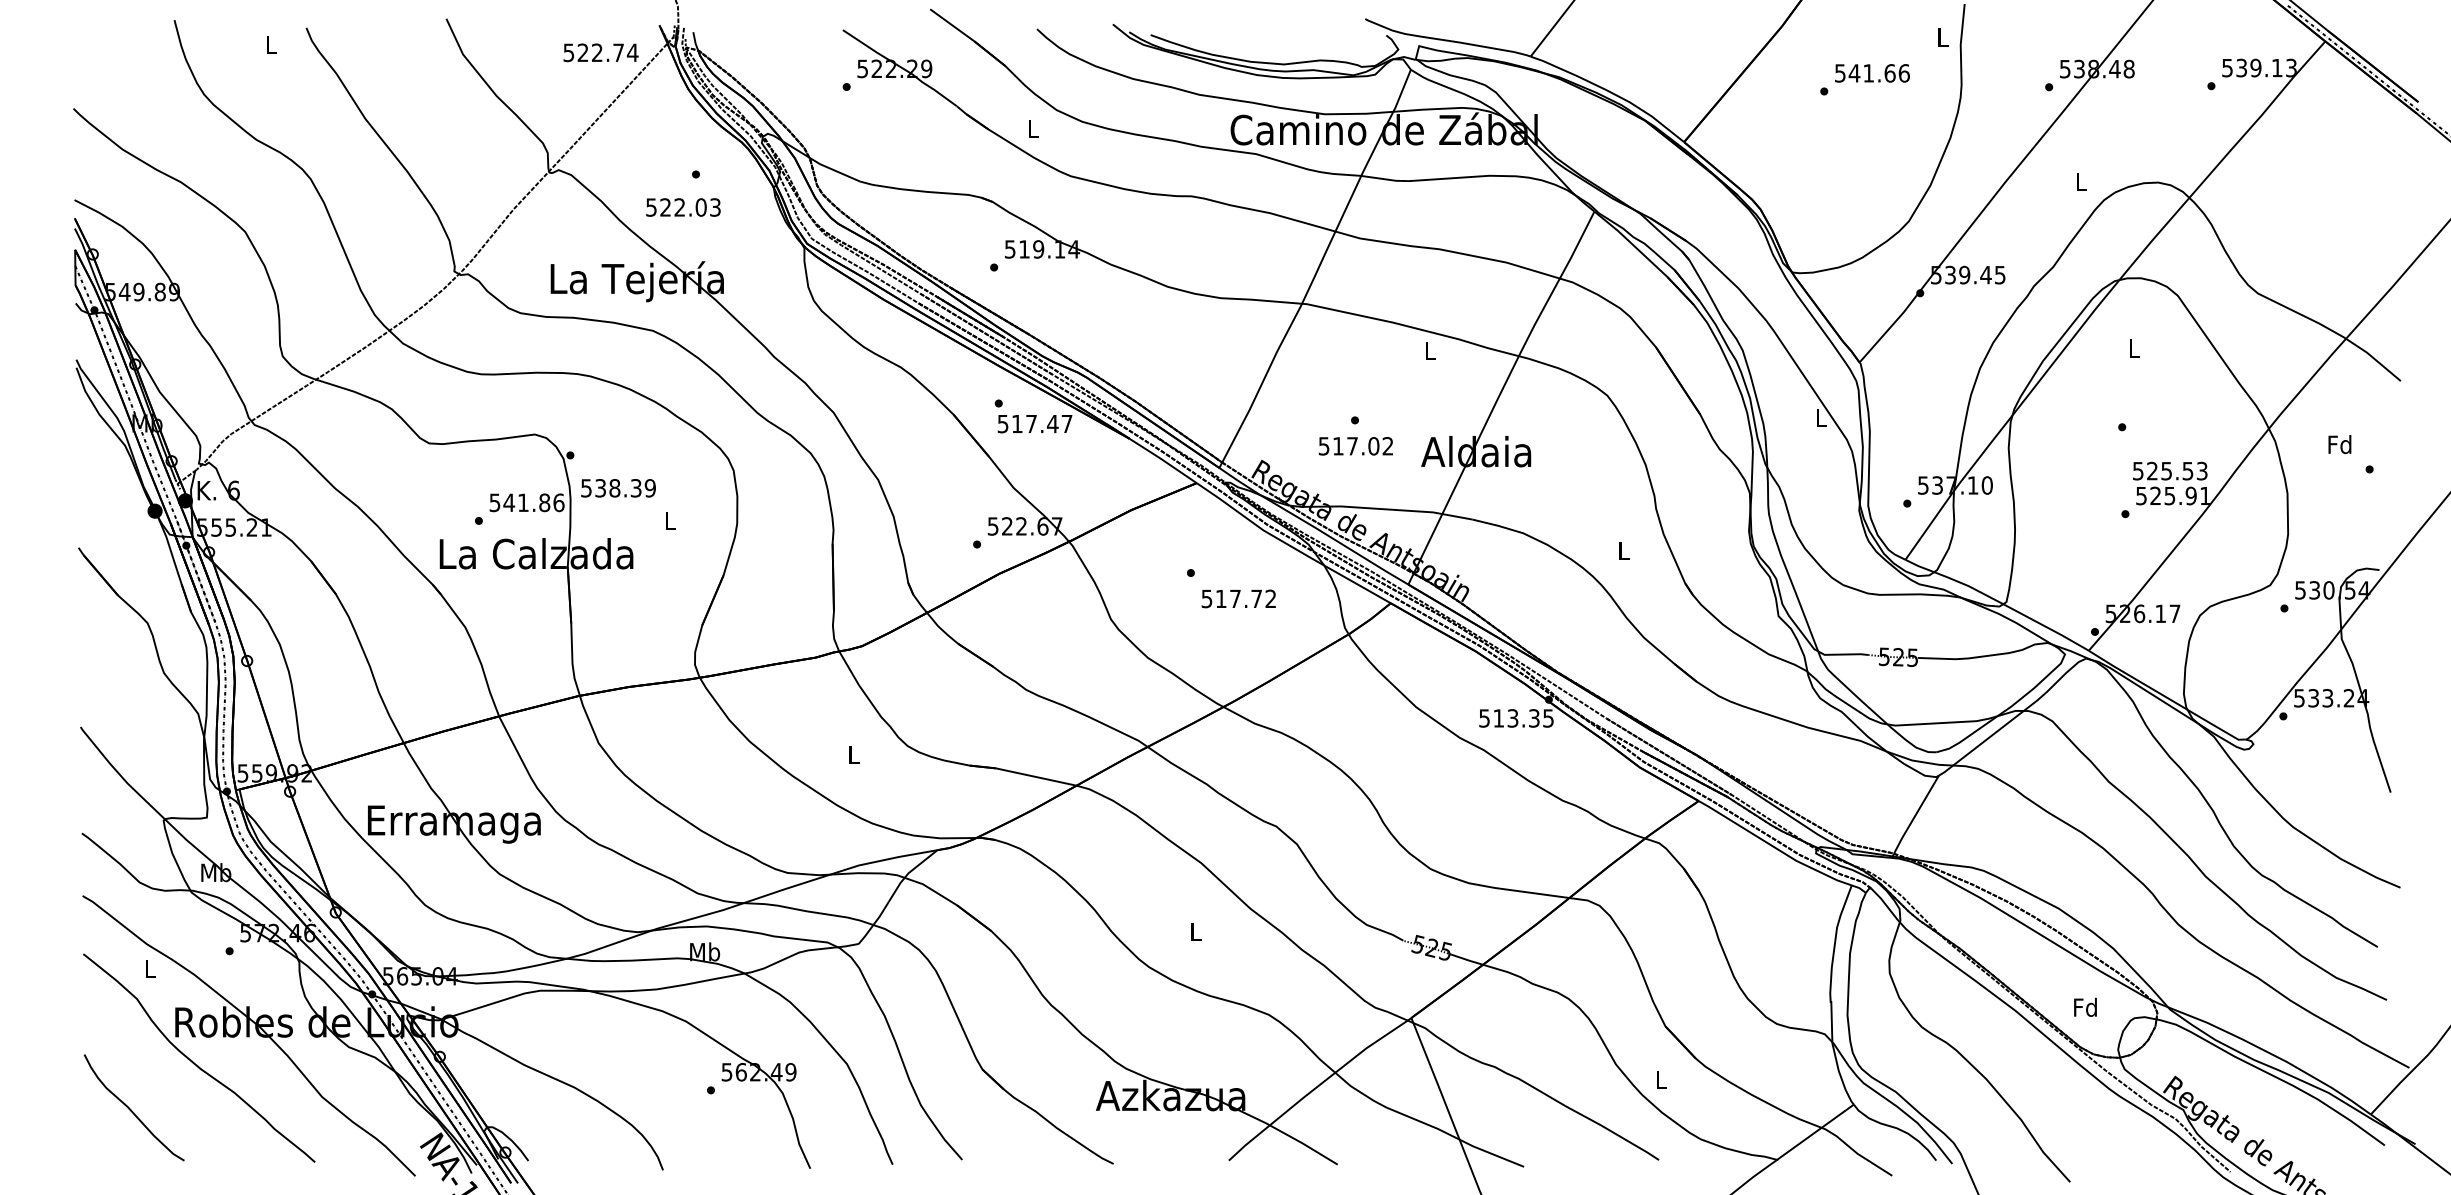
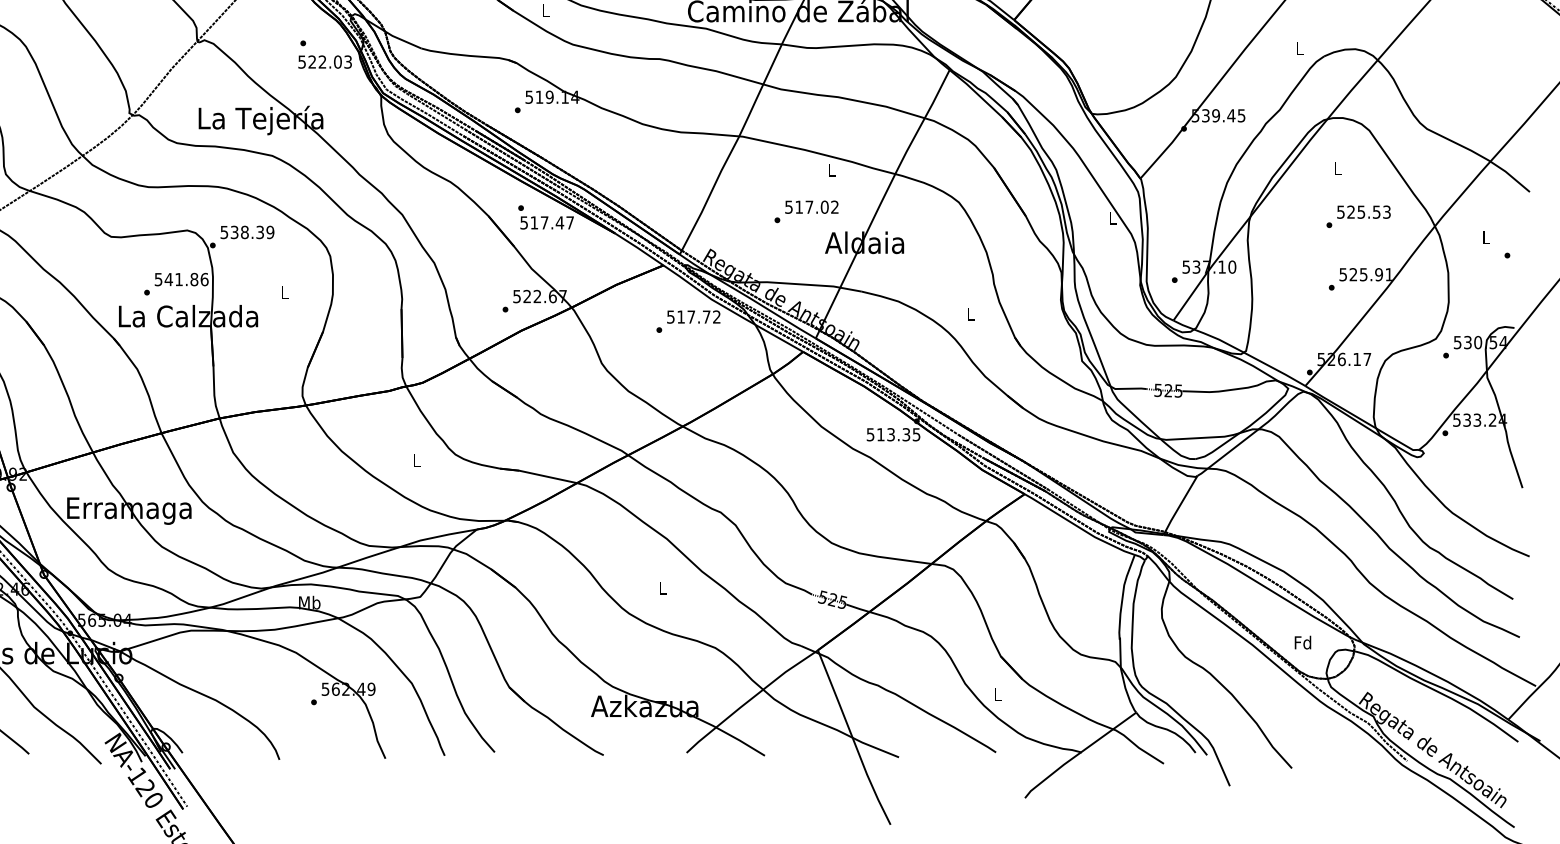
text: (683, 207) -> (325, 62), moved
text: (2339, 444) -> (1485, 237), Fd -> L
text: (1355, 446) -> (811, 207), moved
text: (2170, 470) -> (1364, 211), moved
text: (618, 488) -> (247, 232), moved
text: (1238, 598) -> (693, 316), moved

